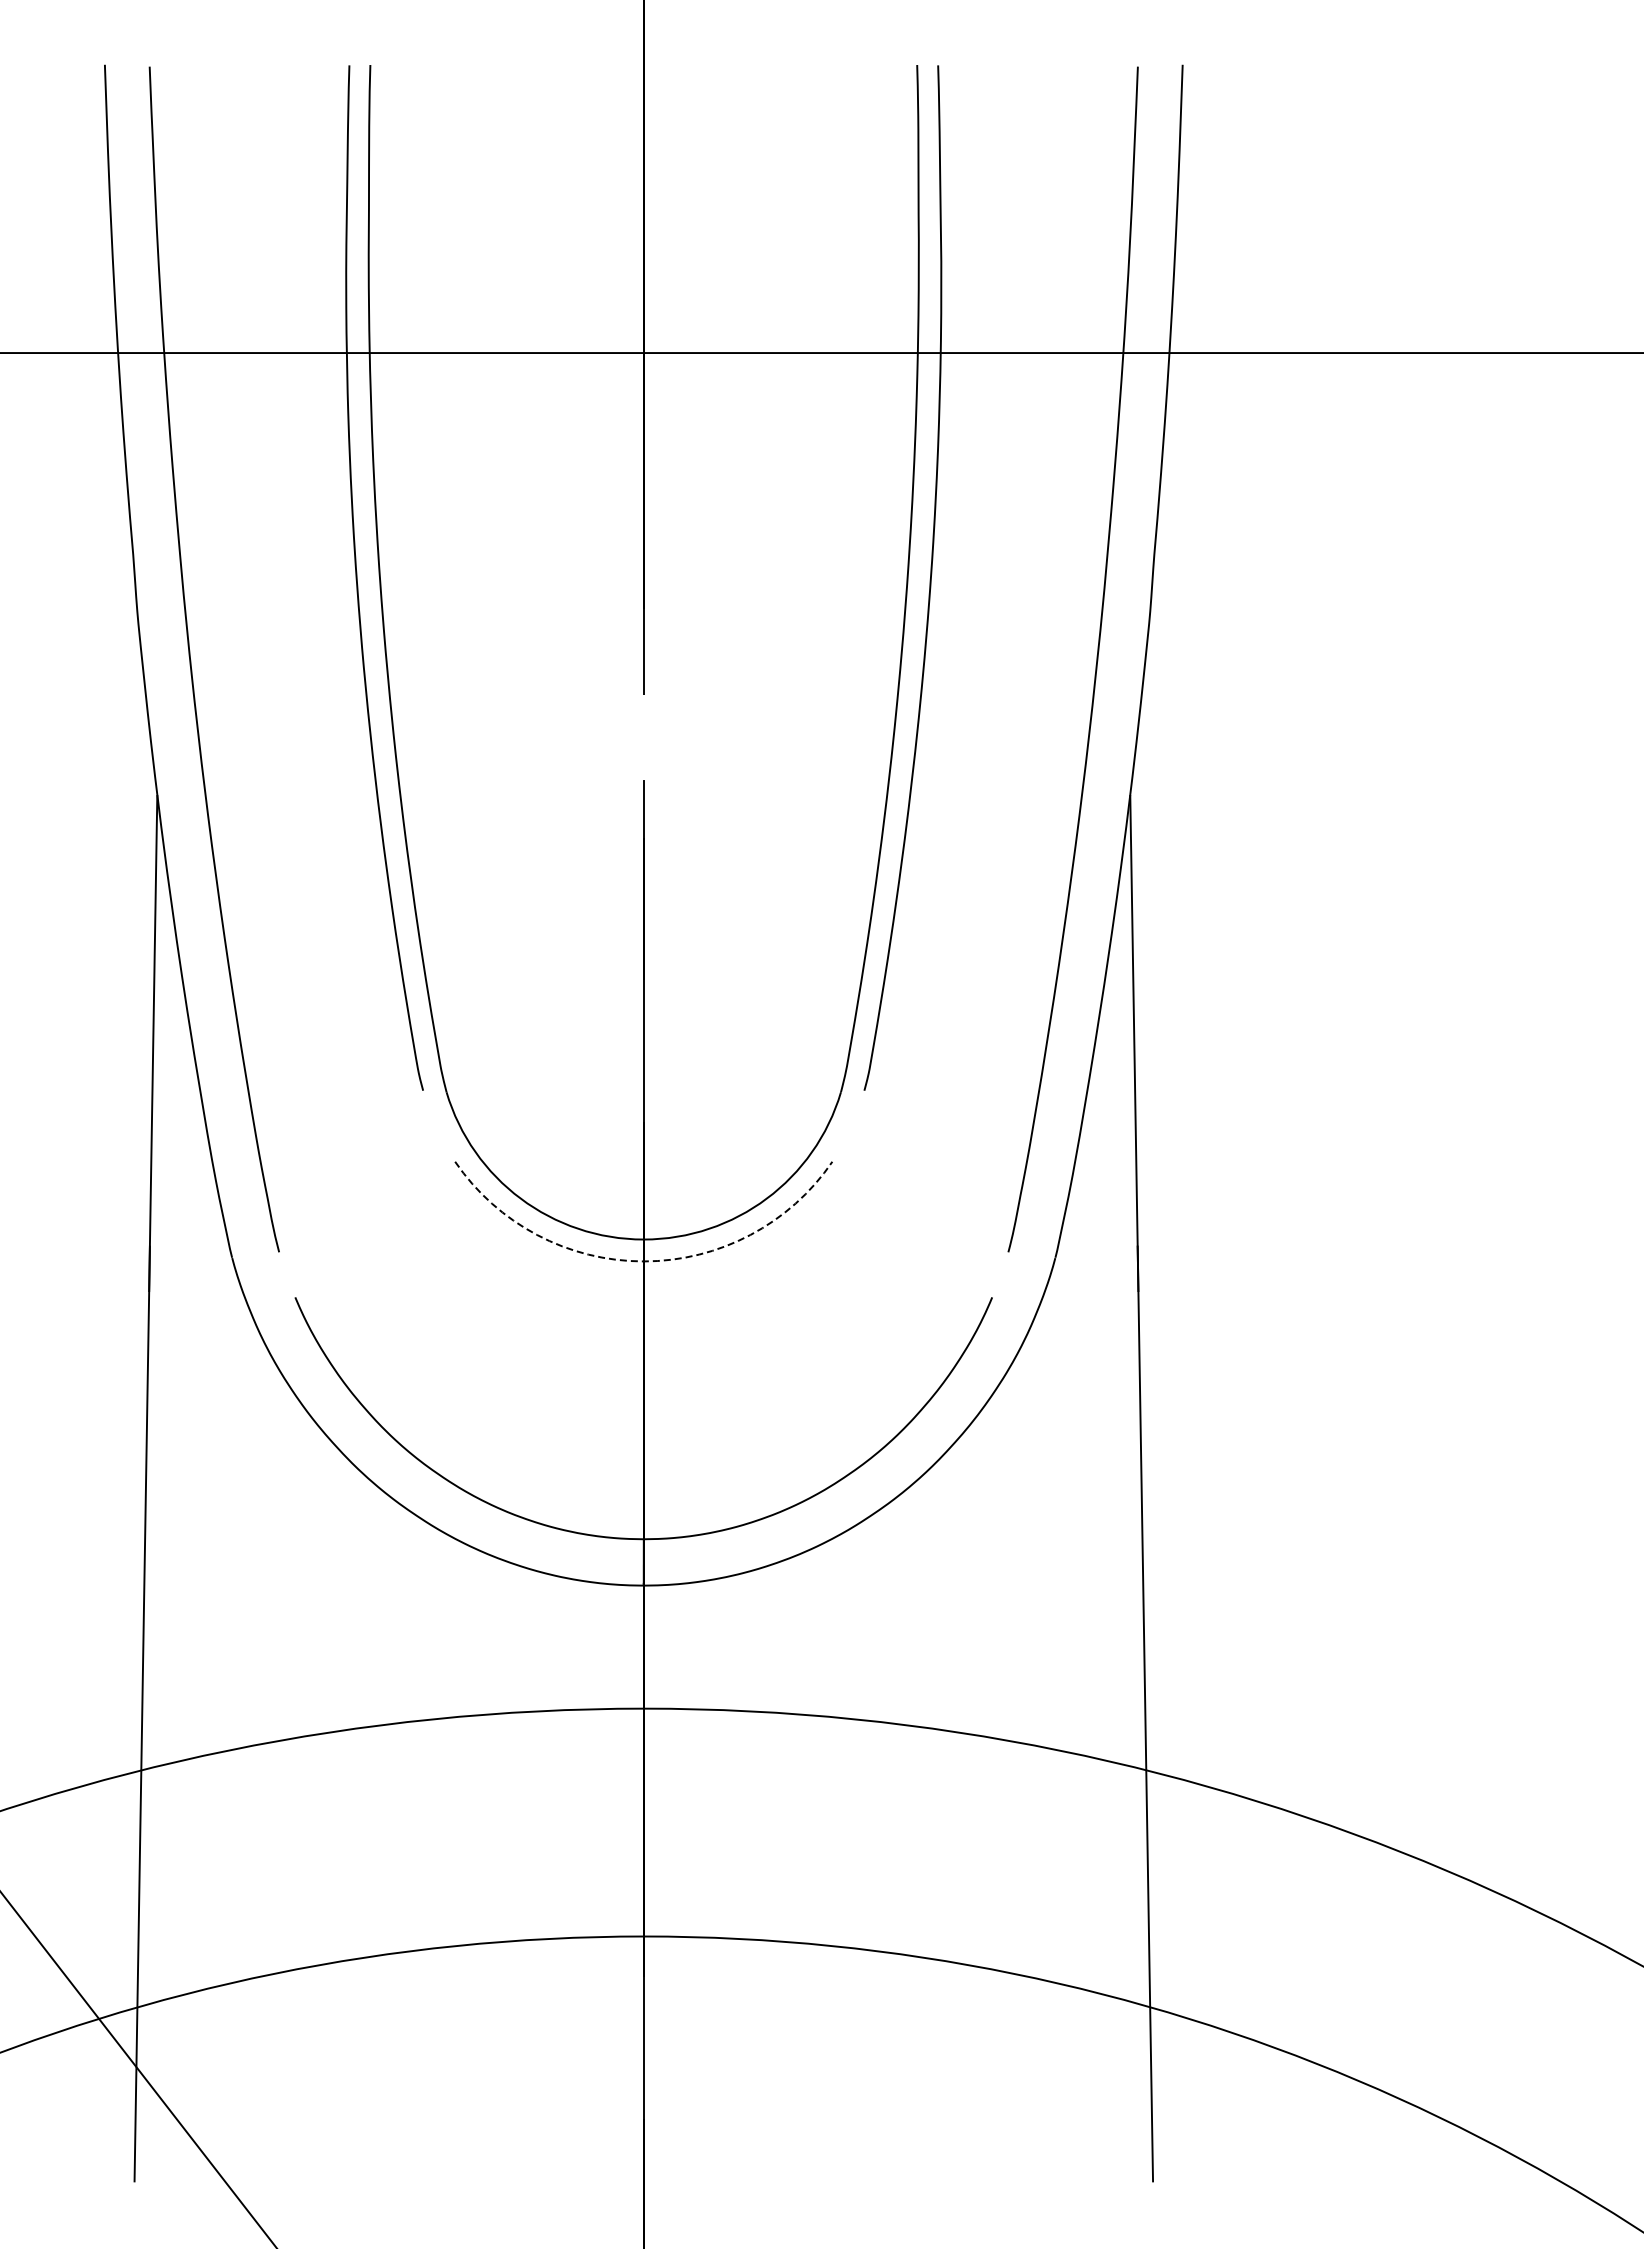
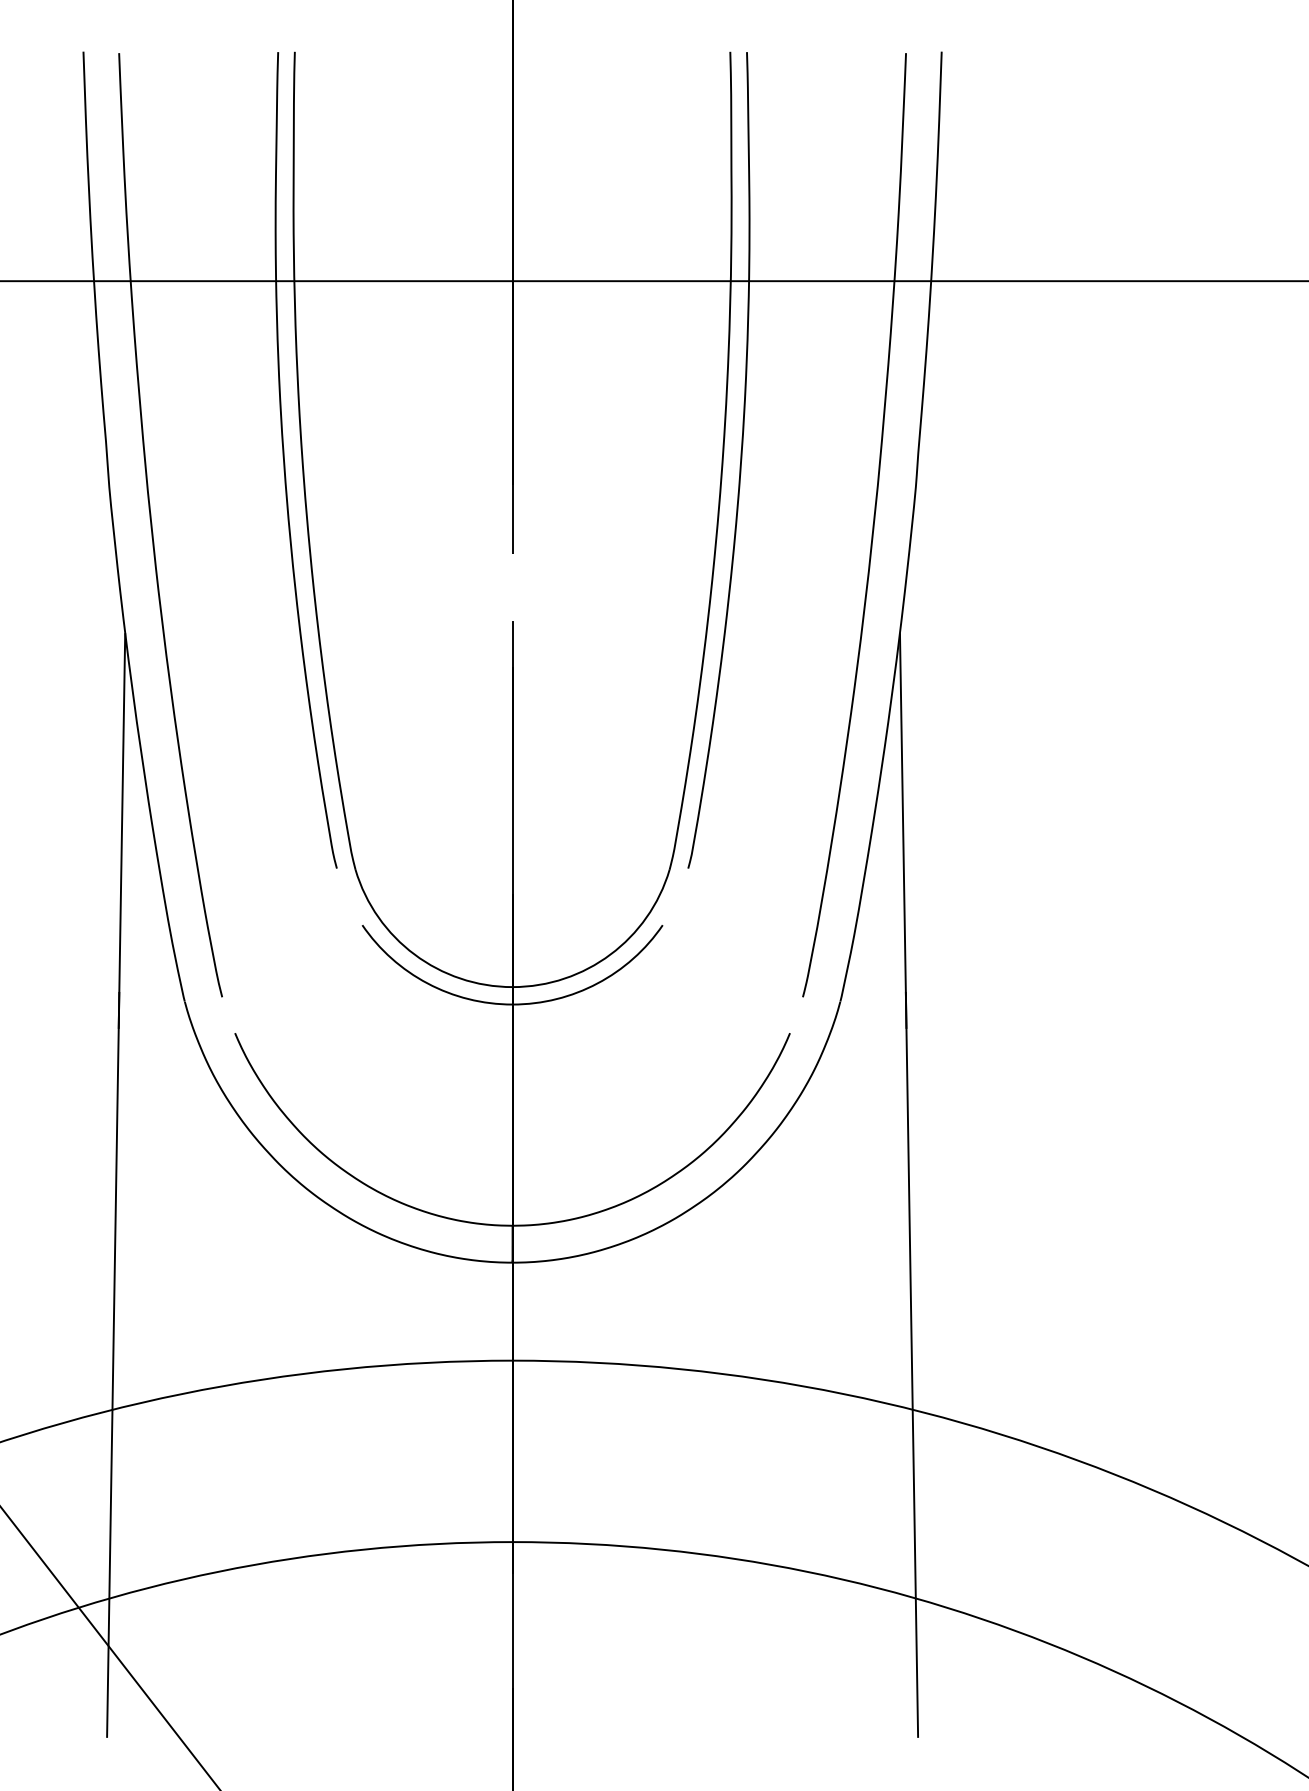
arc: (643, 1261) -> (512, 1004), dashed -> solid

